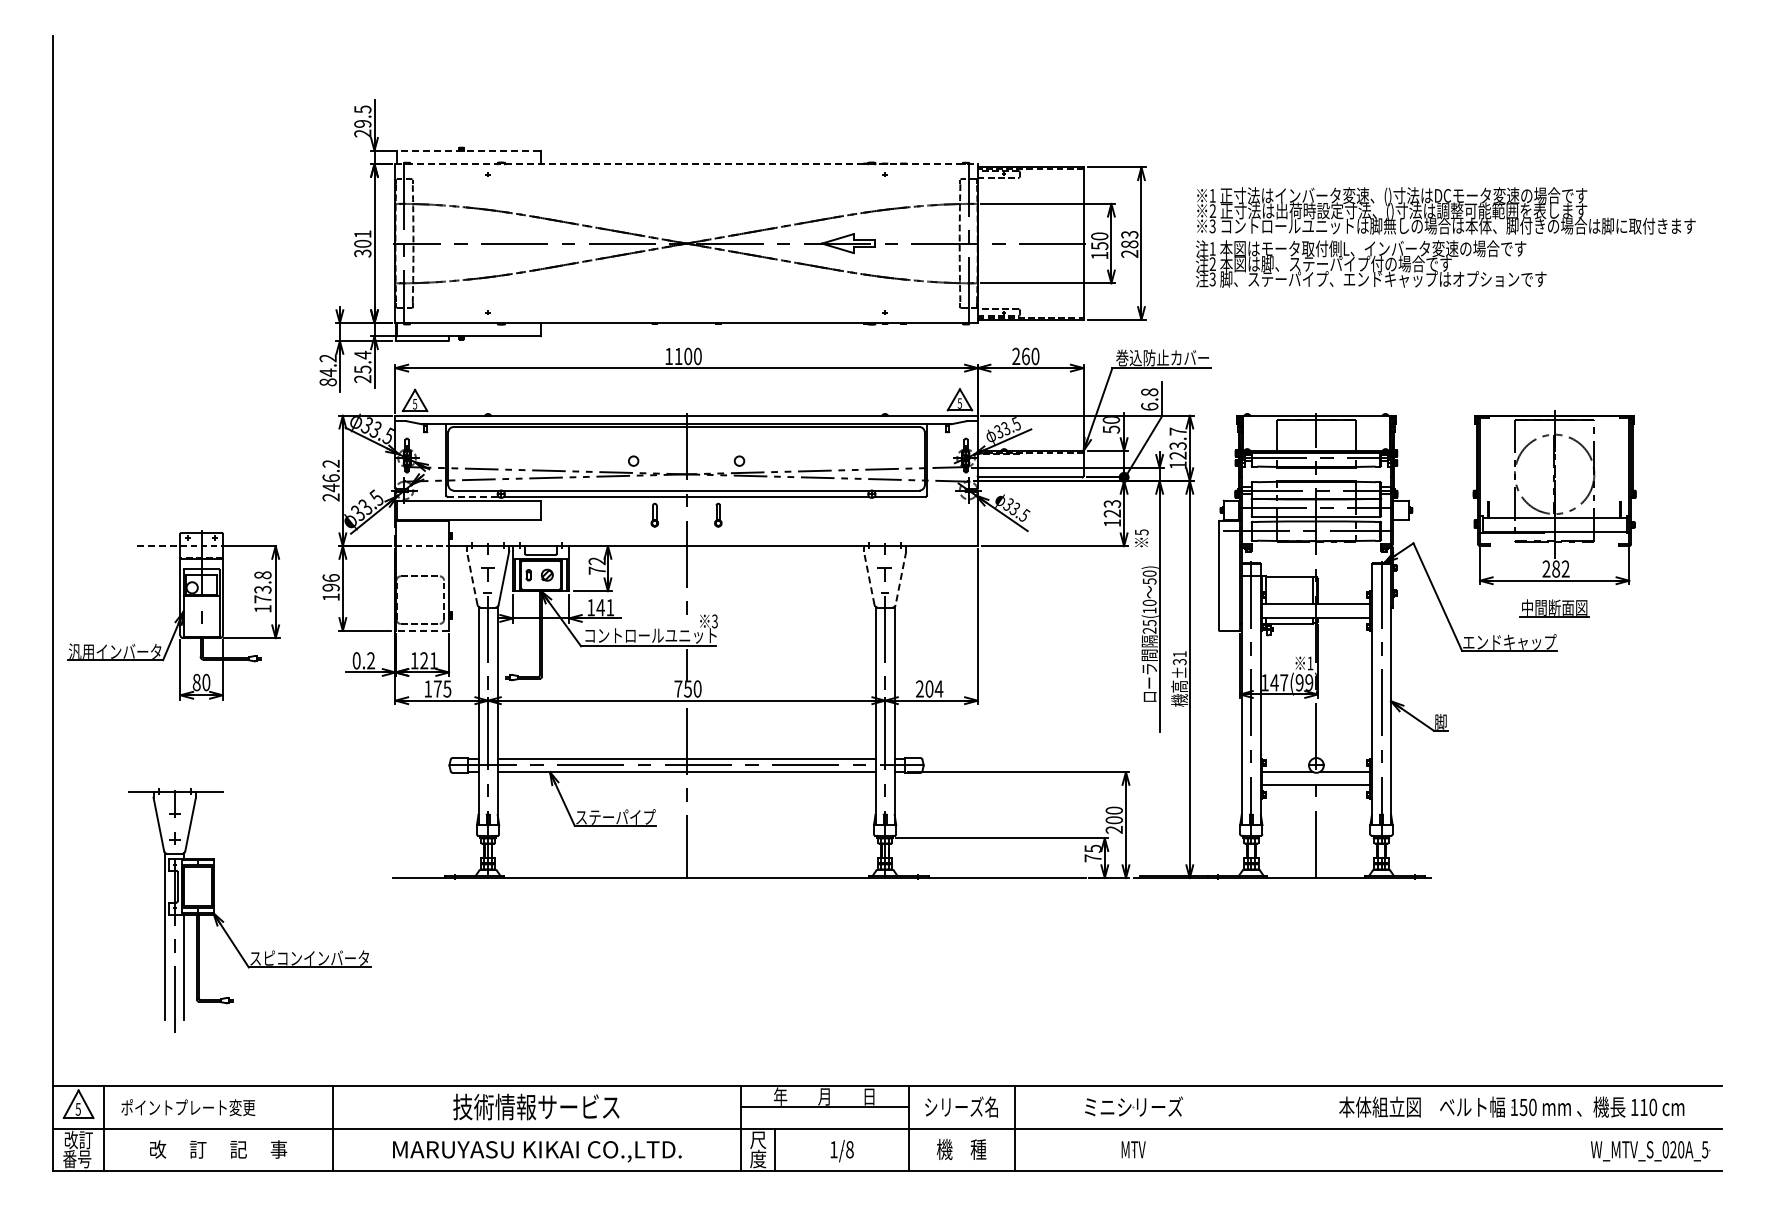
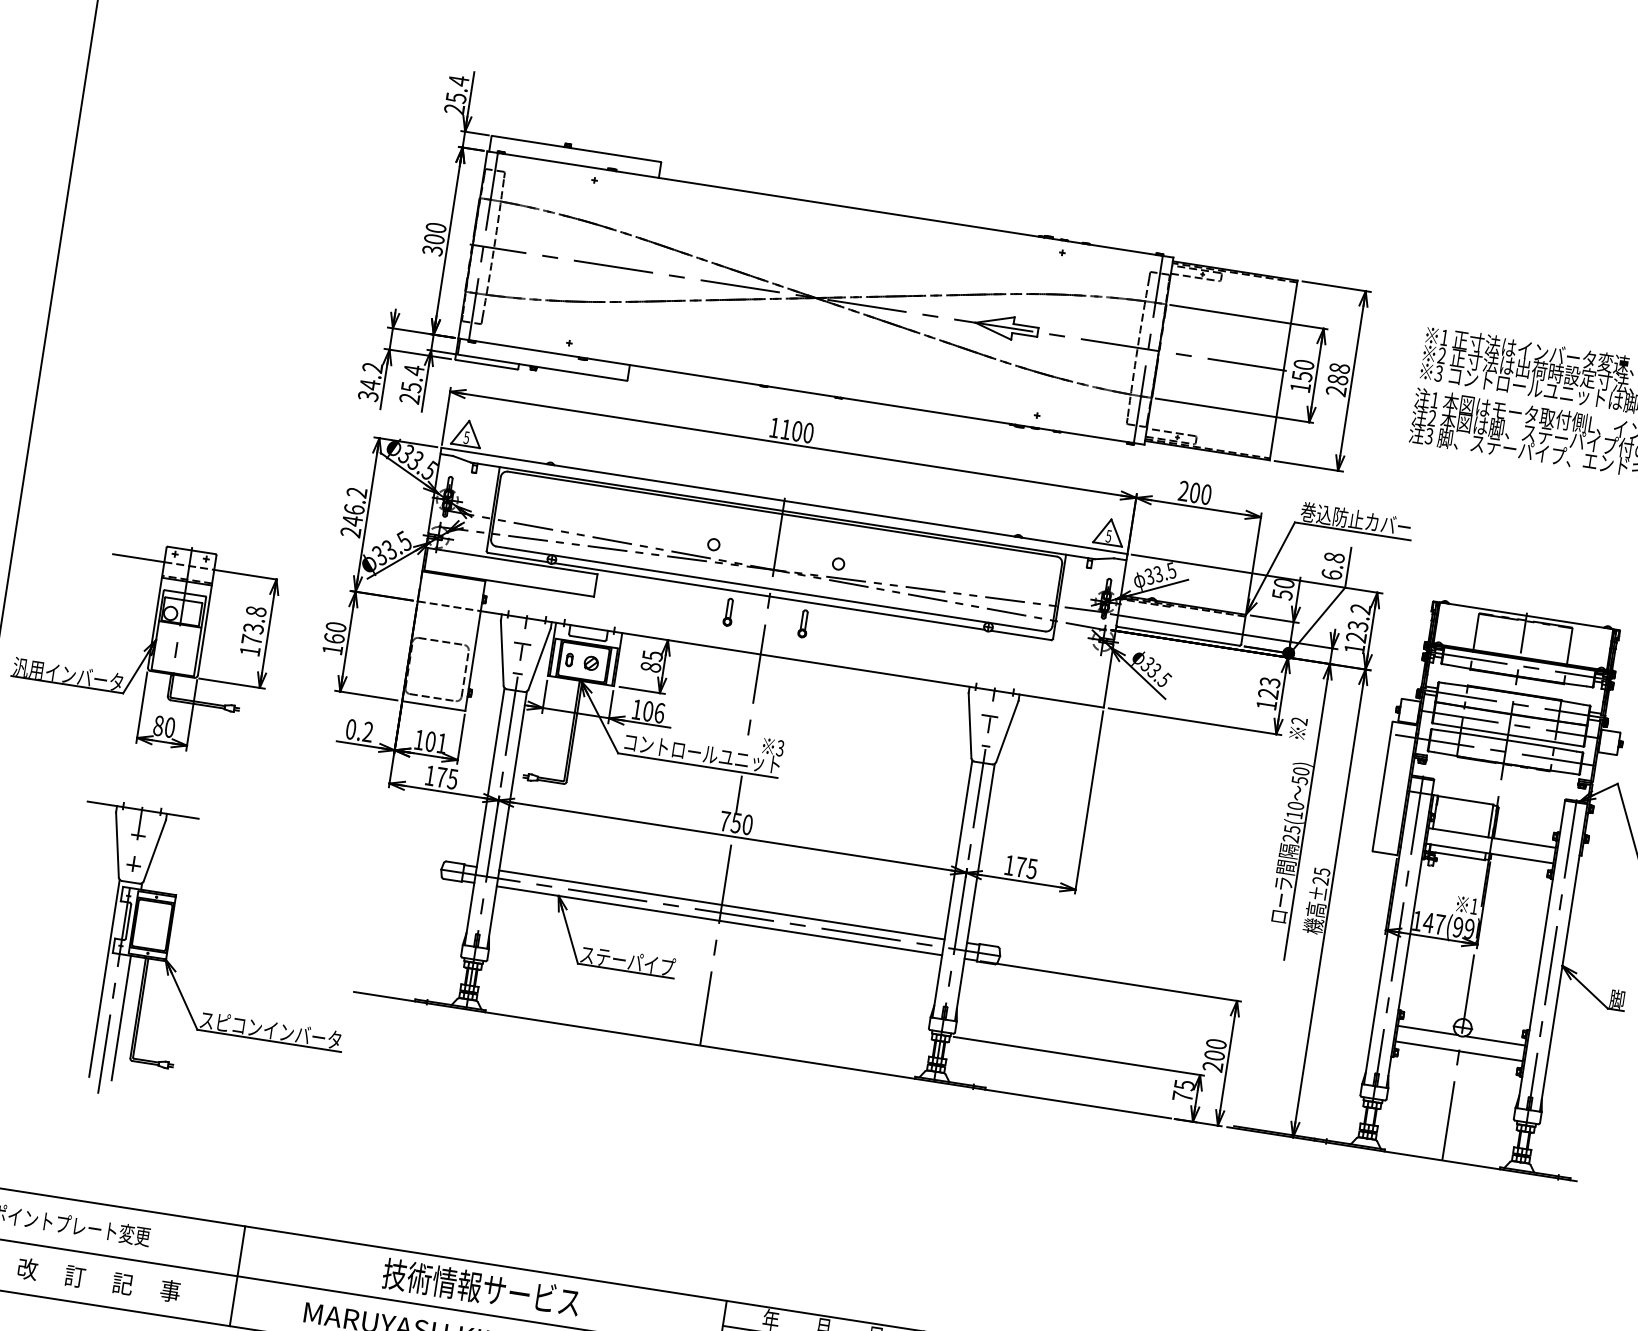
text: (362, 116) -> (457, 89), 29.5 -> 25.4
line: (468, 150) -> (575, 148), dashed -> solid
line: (687, 164) -> (831, 205), dashed -> solid
text: (362, 234) -> (435, 228), 301 -> 300
text: (1129, 234) -> (1339, 368), 283 -> 288
text: (1025, 355) -> (1194, 491), 260 -> 200
text: (327, 382) -> (367, 396), 84.2 -> 34.2
text: (1177, 431) -> (1360, 608), 123.7 -> 123.2
line: (472, 496) -> (517, 556), dashed -> solid
text: (1141, 532) -> (1299, 721), 5 -> 2
line: (158, 546) -> (138, 558), dashed -> solid
text: (596, 565) -> (651, 660), 72 -> 85
line: (472, 577) -> (502, 652), dashed -> solid
line: (869, 577) -> (970, 724), dashed -> solid
line: (900, 578) -> (1006, 731), dashed -> solid
text: (330, 582) -> (334, 632), 196 -> 160
text: (605, 607) -> (653, 712), 141 -> 106
line: (422, 630) -> (434, 705), dashed -> solid
text: (1179, 658) -> (1320, 876), ±31 -> ±25
text: (424, 660) -> (431, 741), 121 -> 101
text: (929, 688) -> (1020, 866), 204 -> 175
part: (224, 921) -> (177, 971), moved

